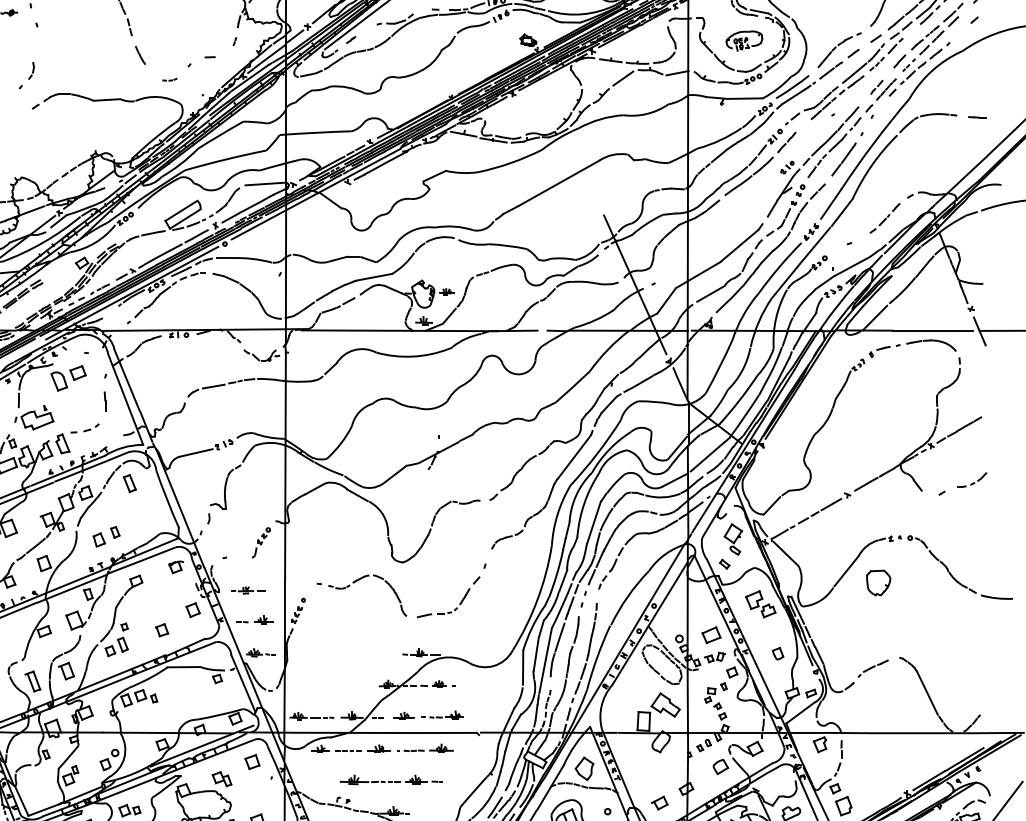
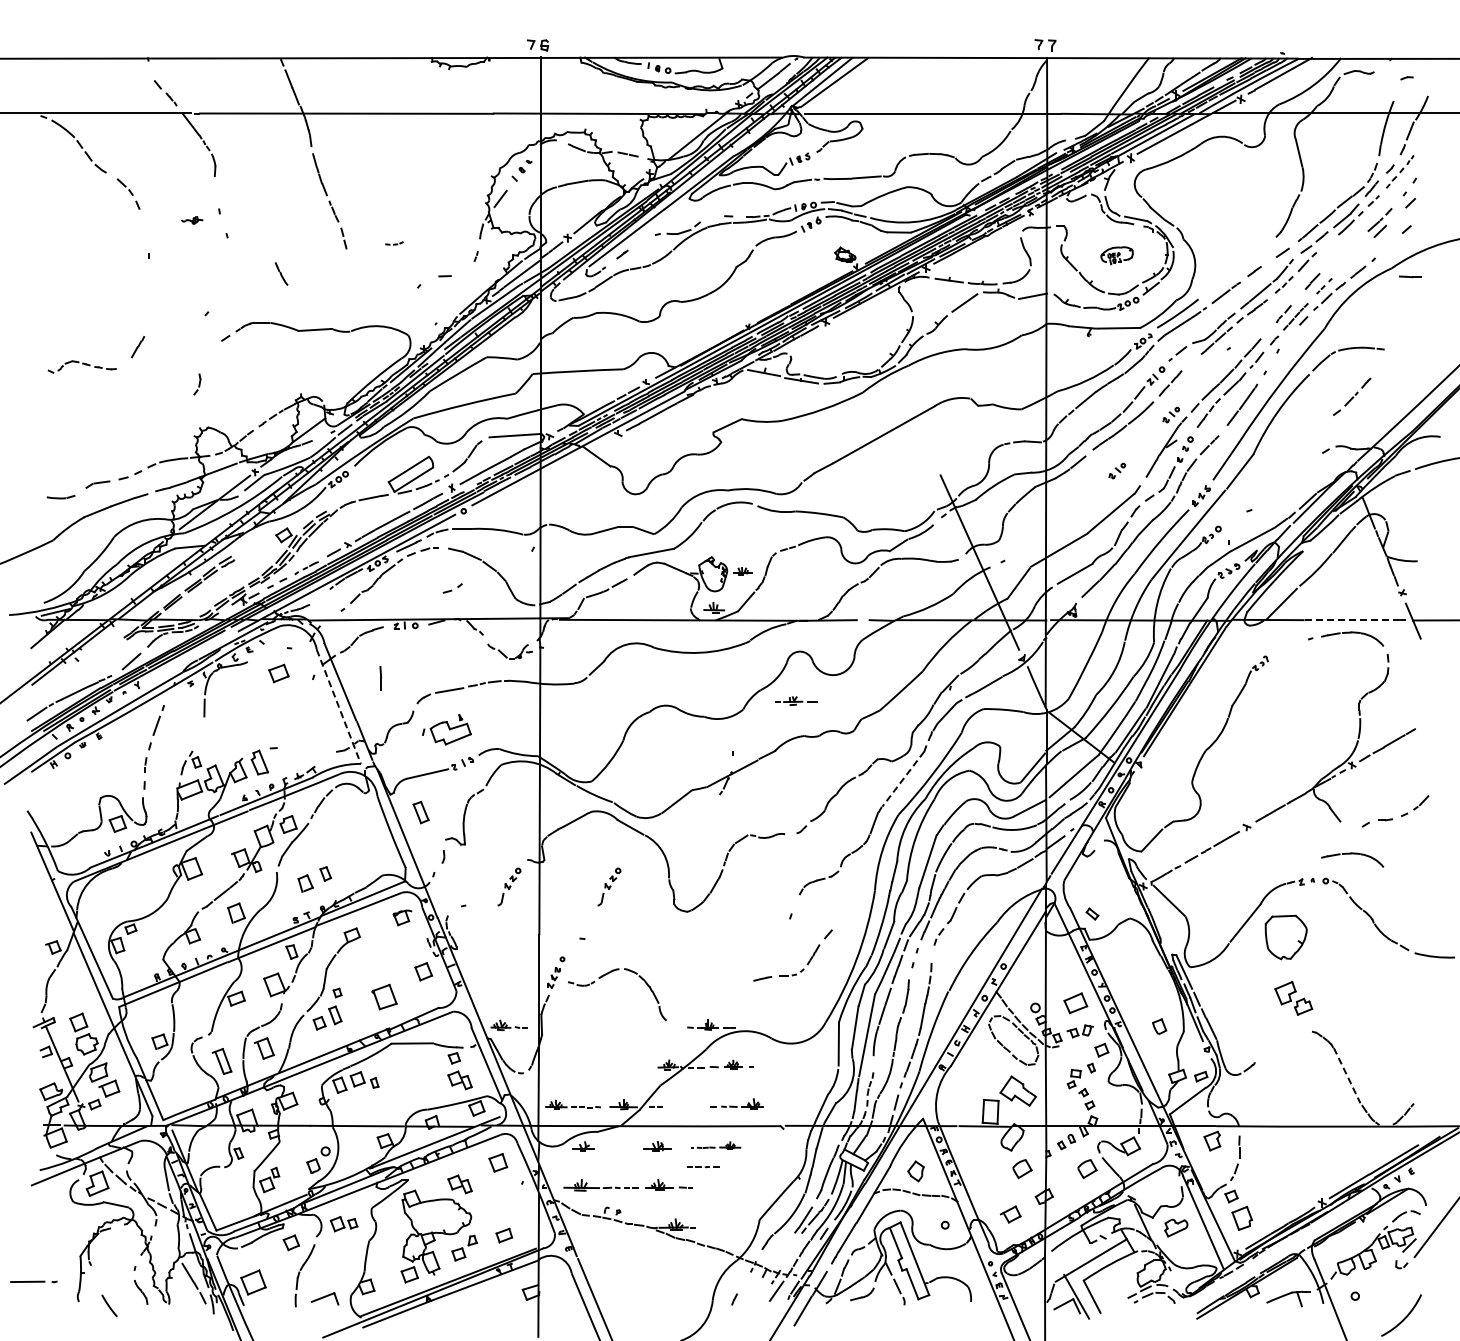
part: (927, 39) -> (1347, 254), removed
part: (743, 40) -> (1116, 255), size x0.7
part: (839, 50) -> (1236, 267), removed
line: (140, 55) -> (281, 273), moved
part: (31, 70) -> (197, 384), moved
part: (169, 79) -> (394, 243), moved
line: (977, 117) -> (1410, 276), moved
part: (743, 211) -> (1116, 470), added
part: (885, 218) -> (1352, 396), moved
line: (929, 330) -> (1350, 620), solid -> dashed
part: (879, 351) -> (1287, 646), removed
part: (58, 381) -> (254, 683), removed
line: (126, 400) -> (339, 707), solid -> dashed
line: (104, 401) -> (380, 678), moved
part: (34, 417) -> (446, 729), moved
part: (91, 427) -> (452, 588), moved
line: (573, 457) -> (902, 779), solid -> dashed
part: (971, 479) -> (1403, 807), size x1.4
part: (129, 483) -> (420, 812), moved
part: (931, 520) -> (1352, 859), added
part: (733, 539) -> (1103, 882), removed
part: (340, 542) -> (609, 886), added
part: (360, 579) -> (608, 974), moved
part: (878, 582) -> (1285, 937), size x1.4
part: (248, 590) -> (796, 700), moved
part: (460, 602) -> (807, 962), moved
part: (760, 604) -> (1293, 998), moved
part: (254, 619) -> (501, 983), removed
part: (161, 629) -> (384, 996), size x1.6
part: (873, 668) -> (1279, 1045), removed
line: (927, 692) -> (1347, 1075), solid -> dashed
part: (221, 696) -> (459, 1080), added
part: (404, 715) -> (689, 1104), removed
part: (425, 748) -> (716, 1145), size x0.7
part: (348, 751) -> (703, 1167), moved
part: (669, 767) -> (1022, 1169), added
part: (584, 768) -> (915, 1171), size x0.7
part: (390, 780) -> (627, 1185), moved

